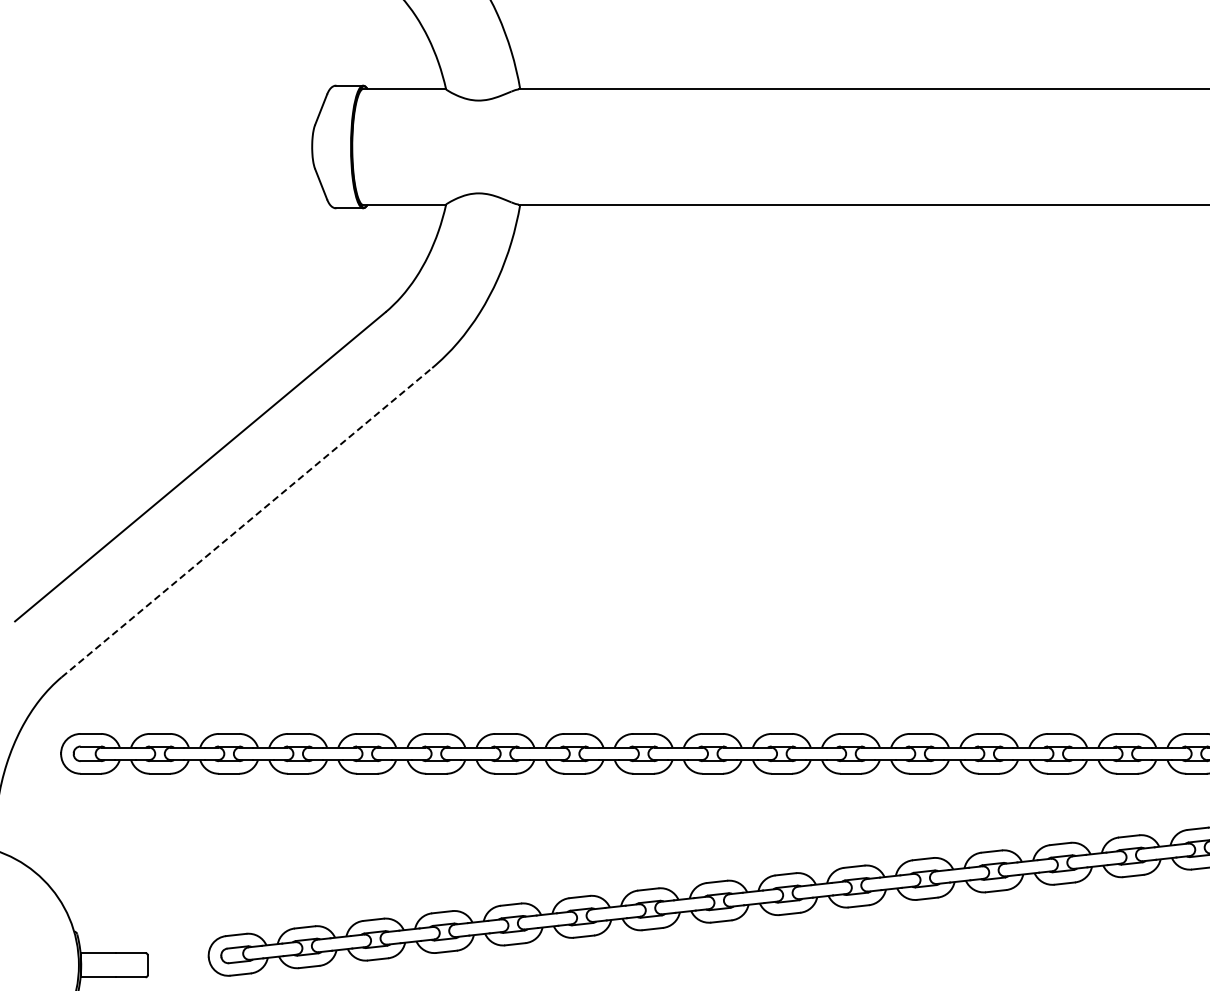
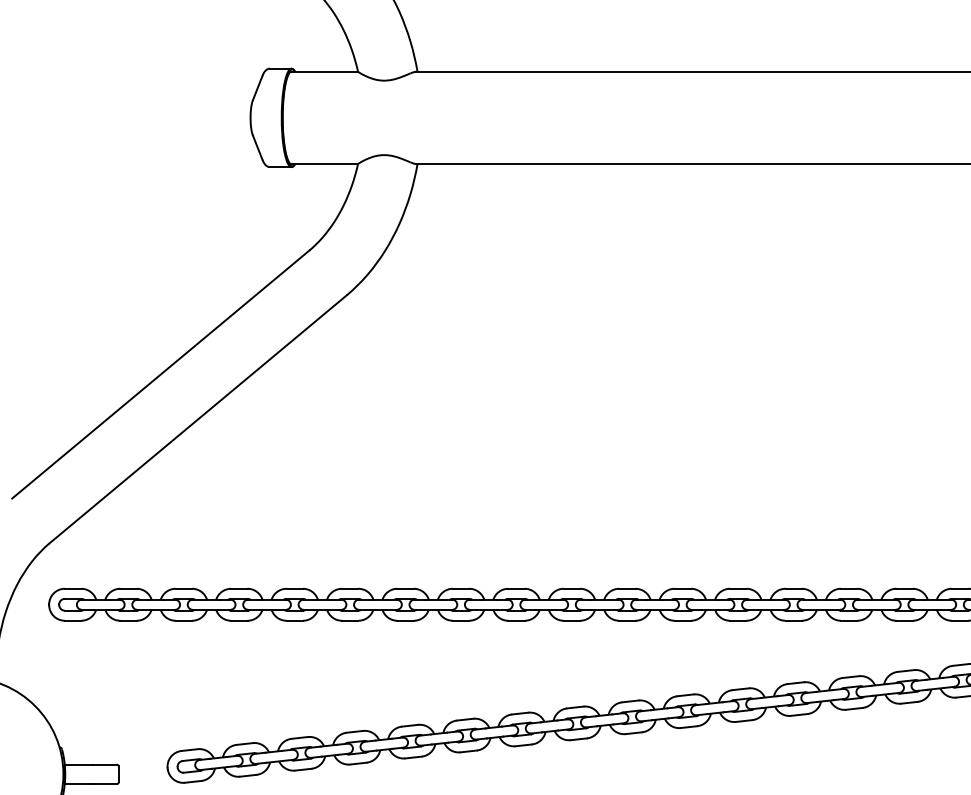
line: (247, 522) -> (198, 419), dashed -> solid

